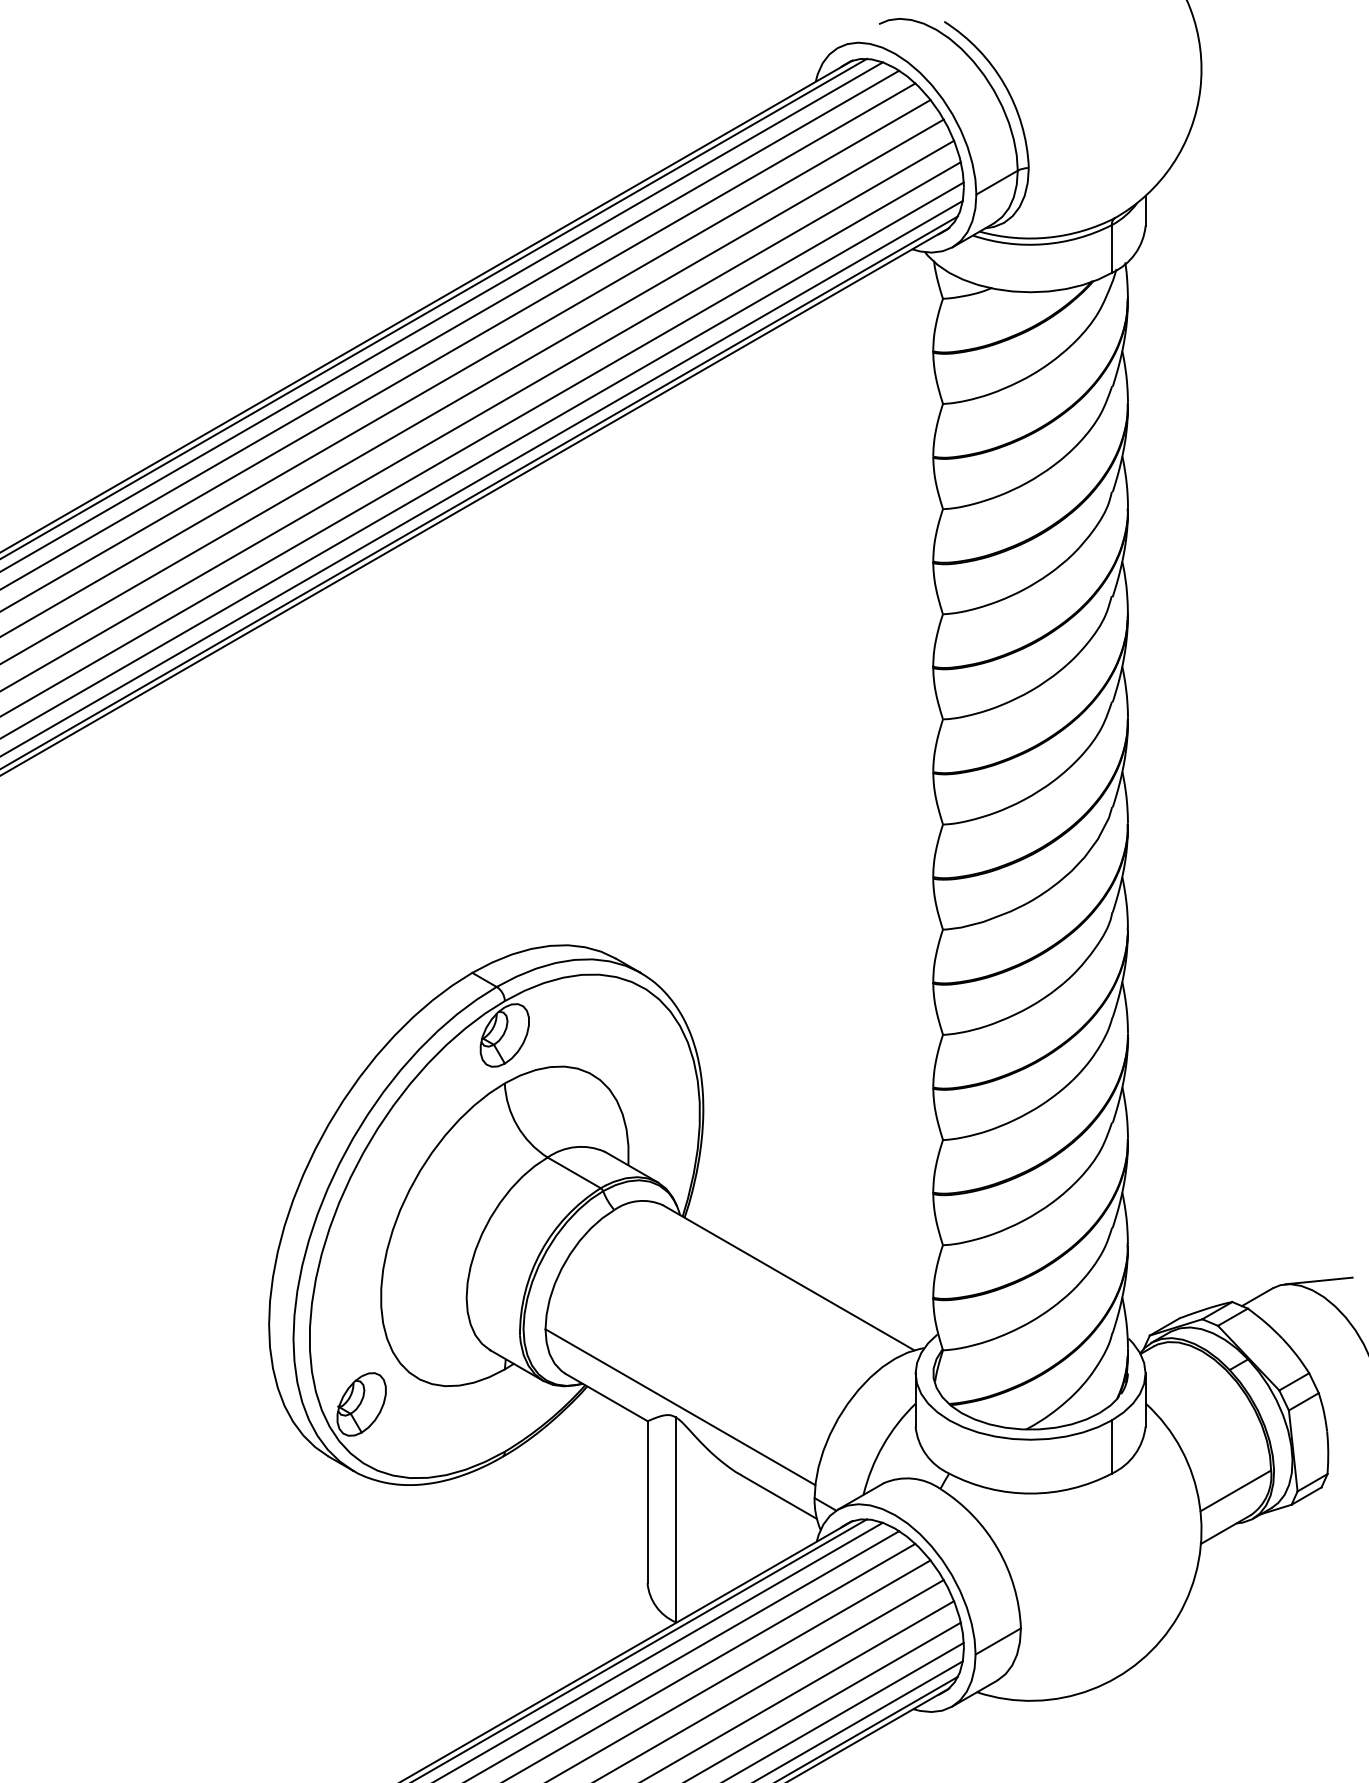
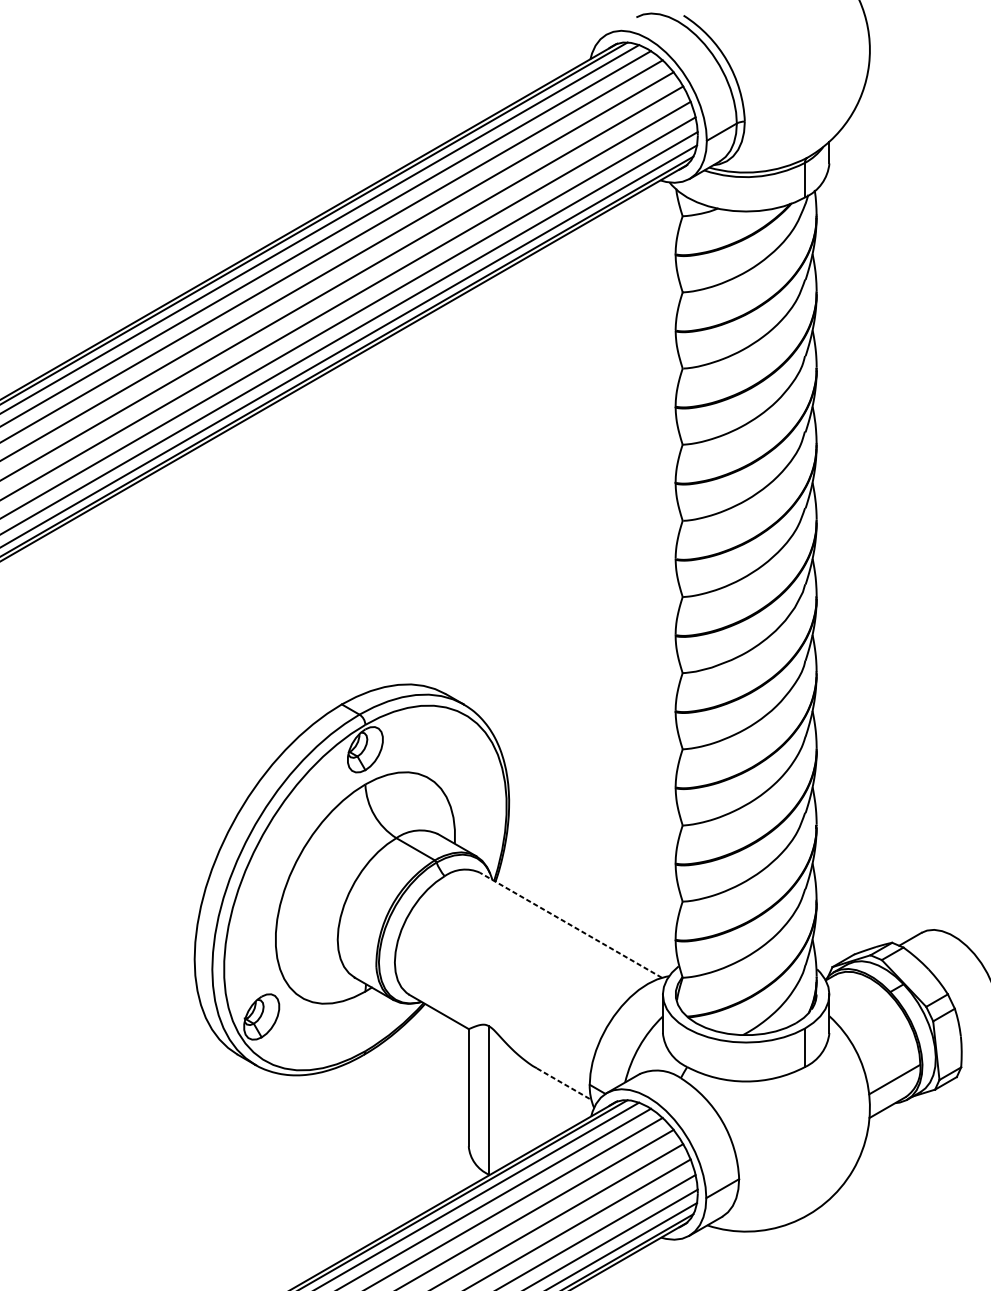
line: (788, 1277) -> (570, 925), solid -> dashed
line: (1318, 1280) -> (954, 927), removed
line: (680, 1407) -> (492, 1019), removed
line: (779, 1497) -> (564, 1084), solid -> dashed

